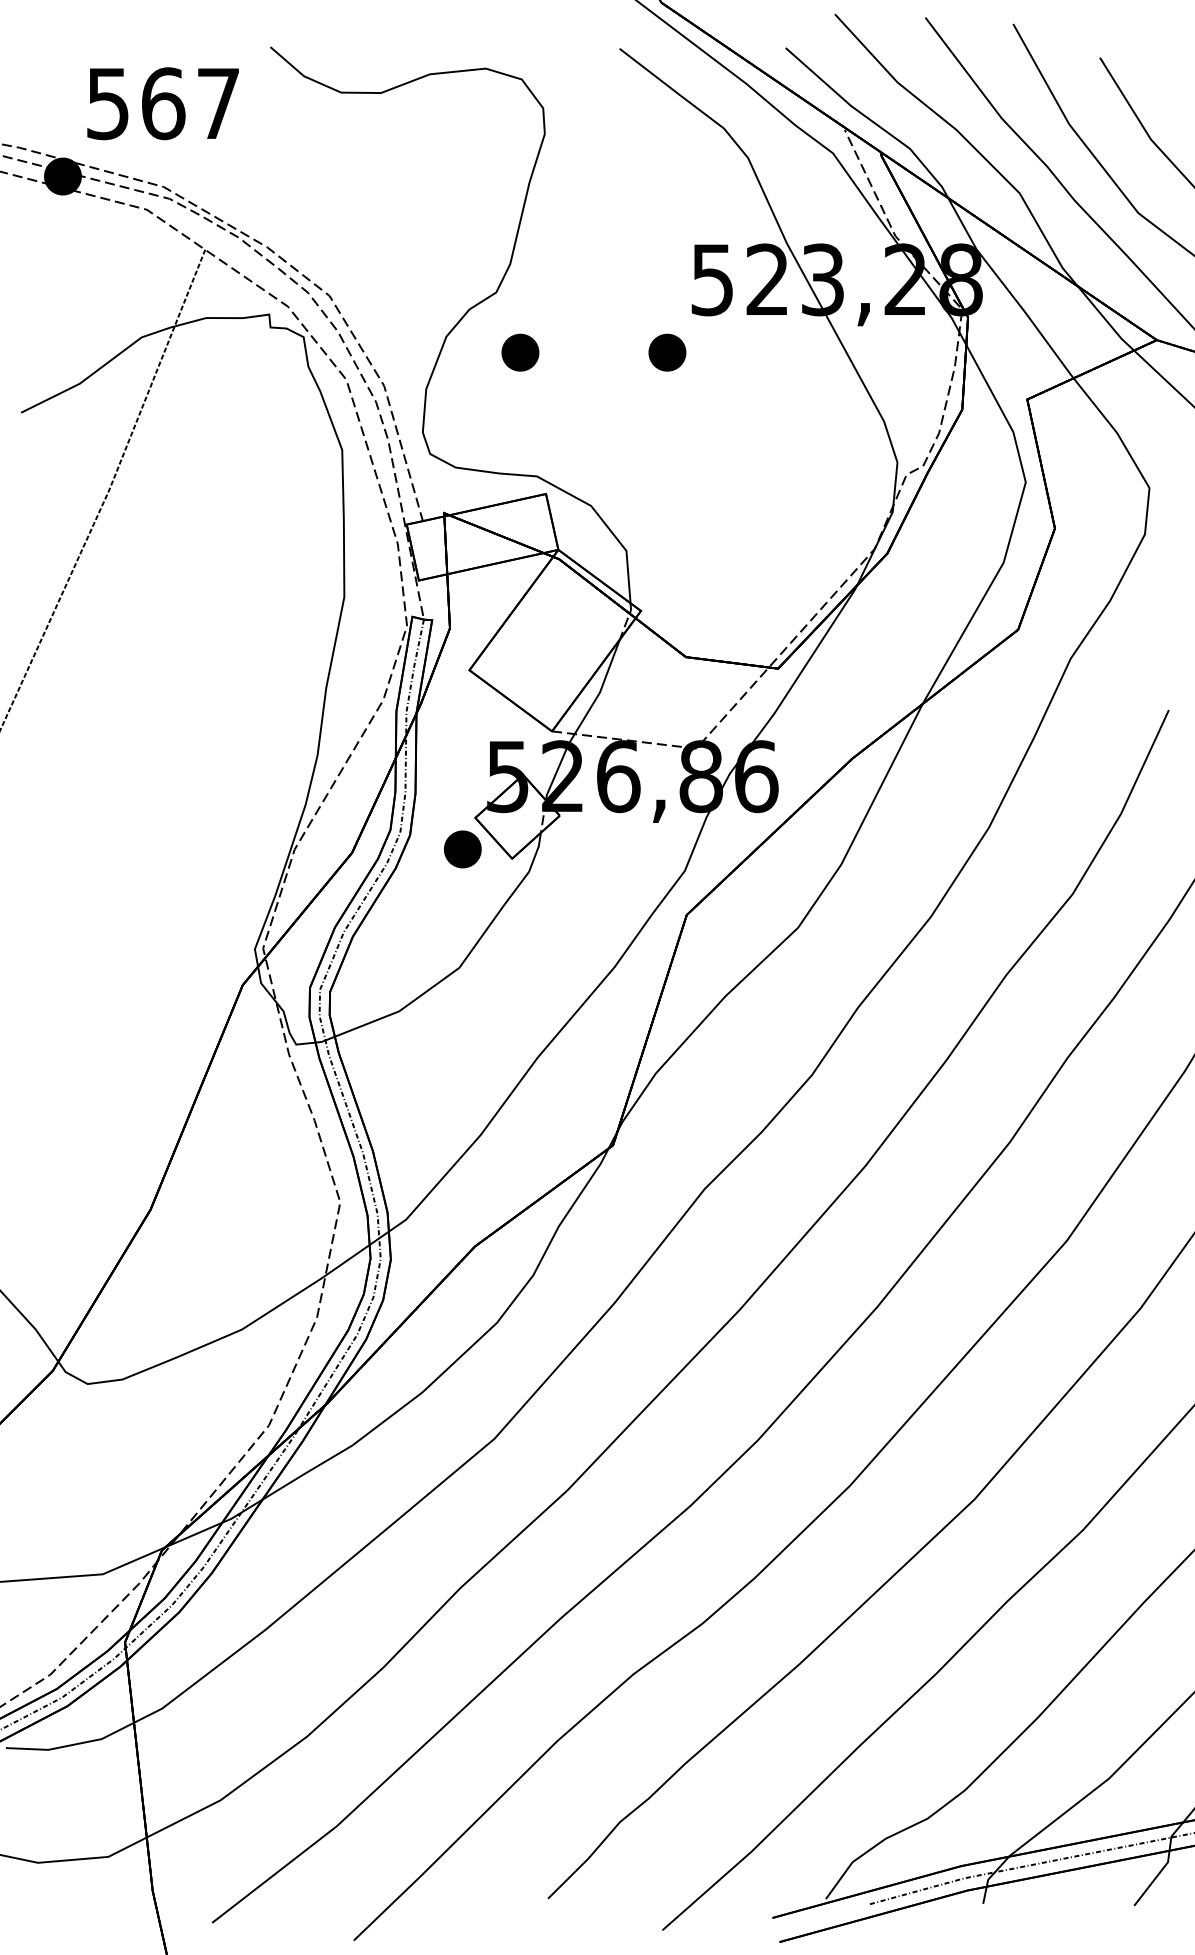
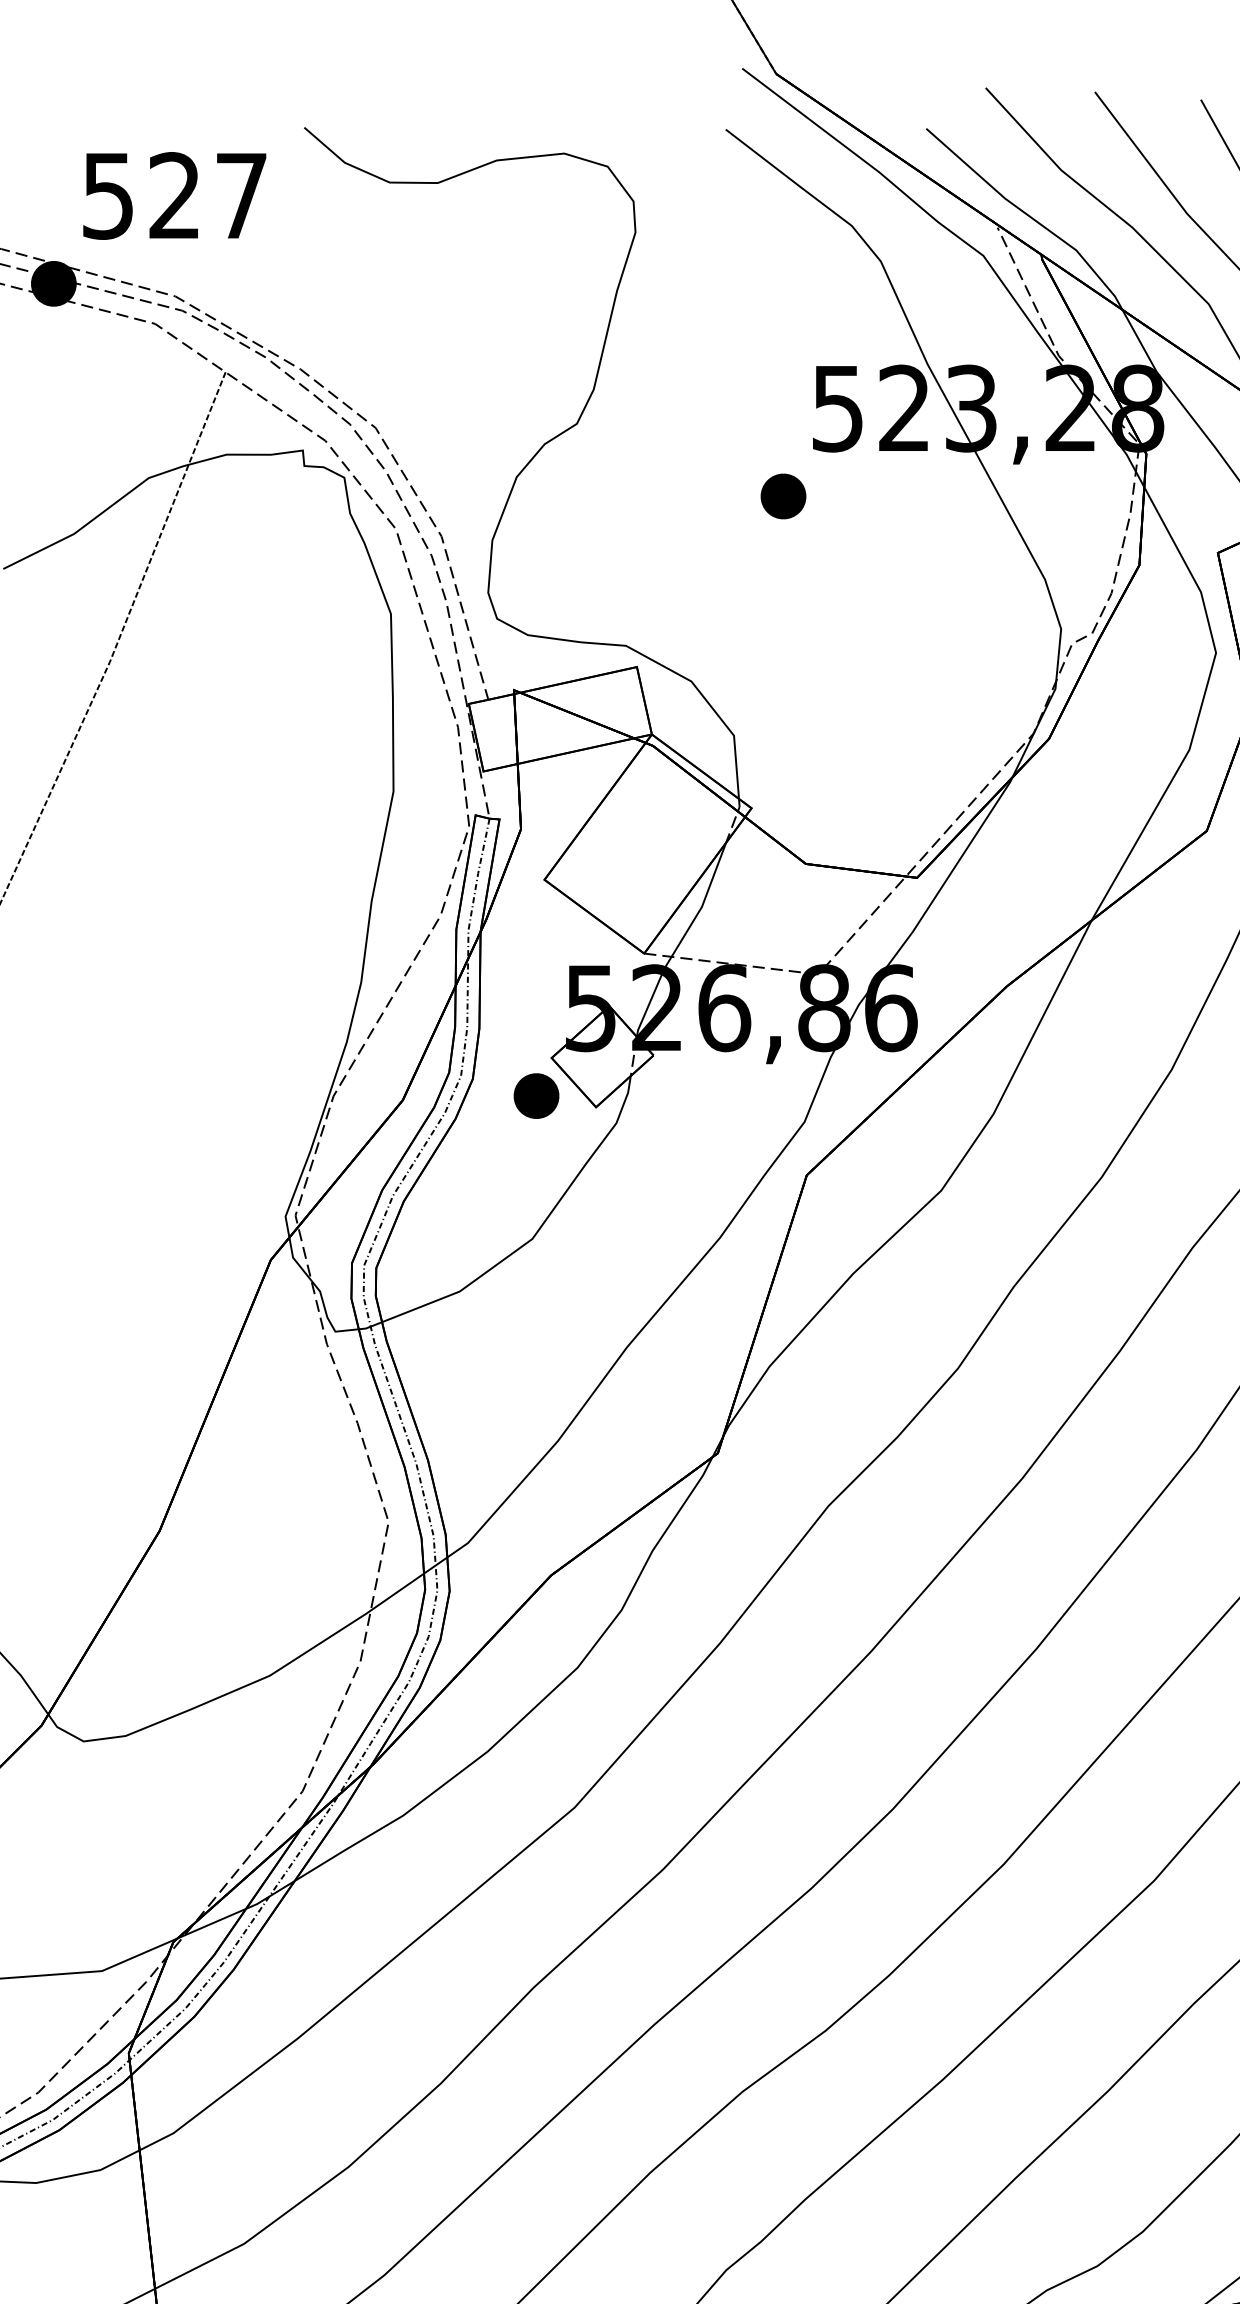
text: (163, 103) -> (175, 195), 567 -> 527
part: (520, 352) -> (606, 496), removed

